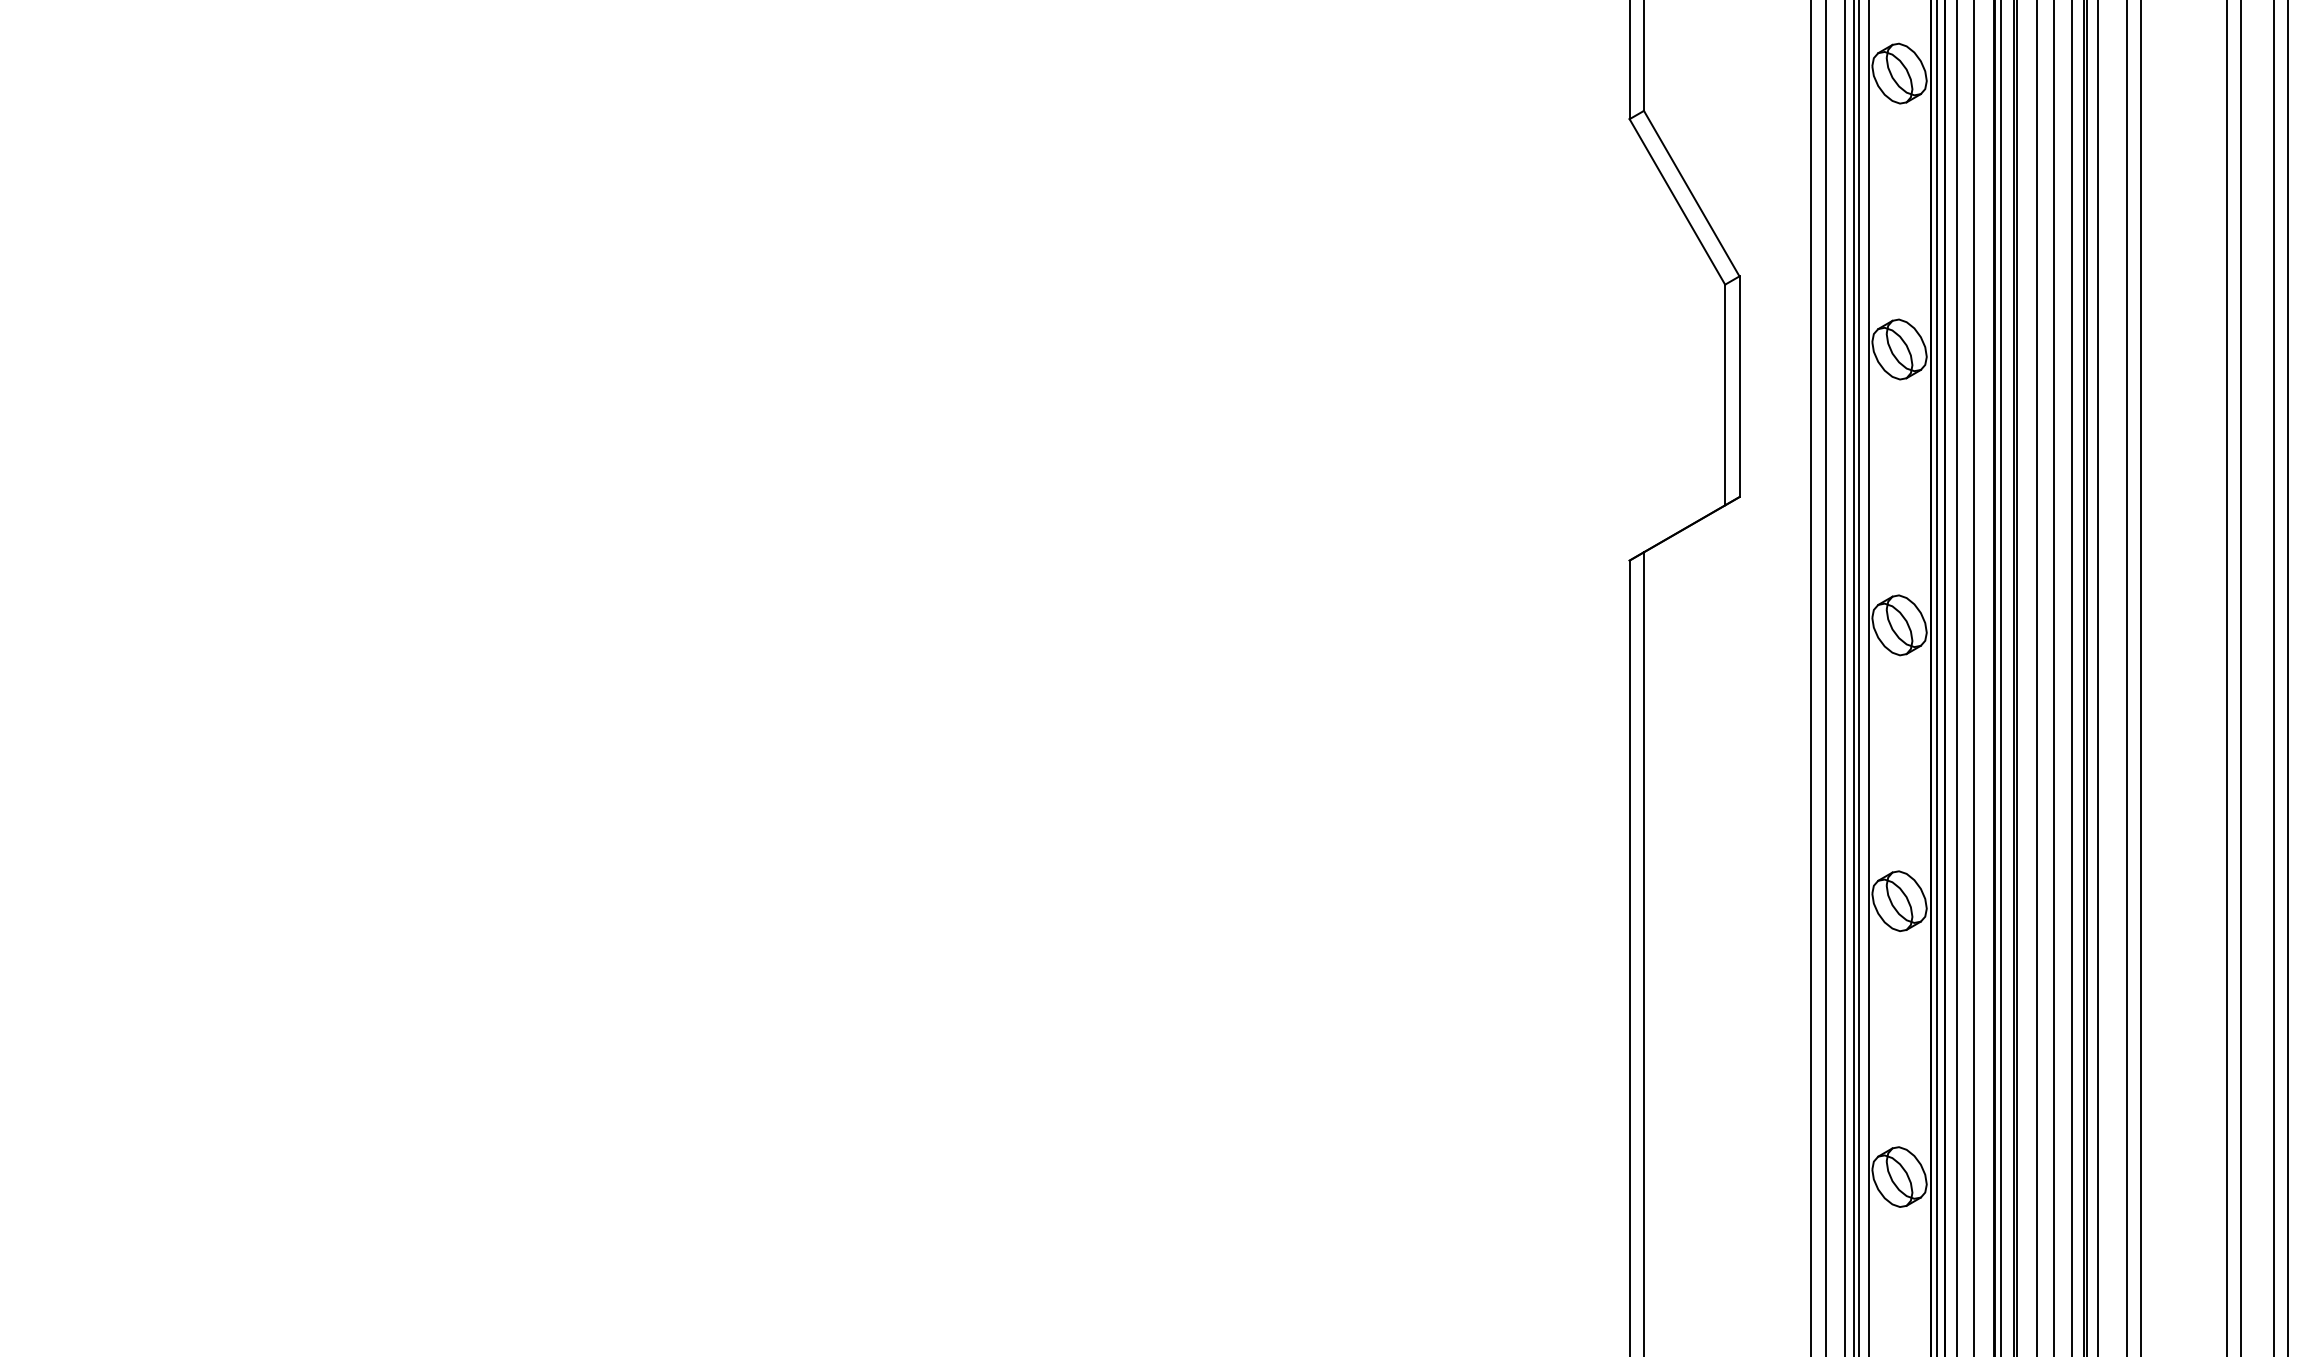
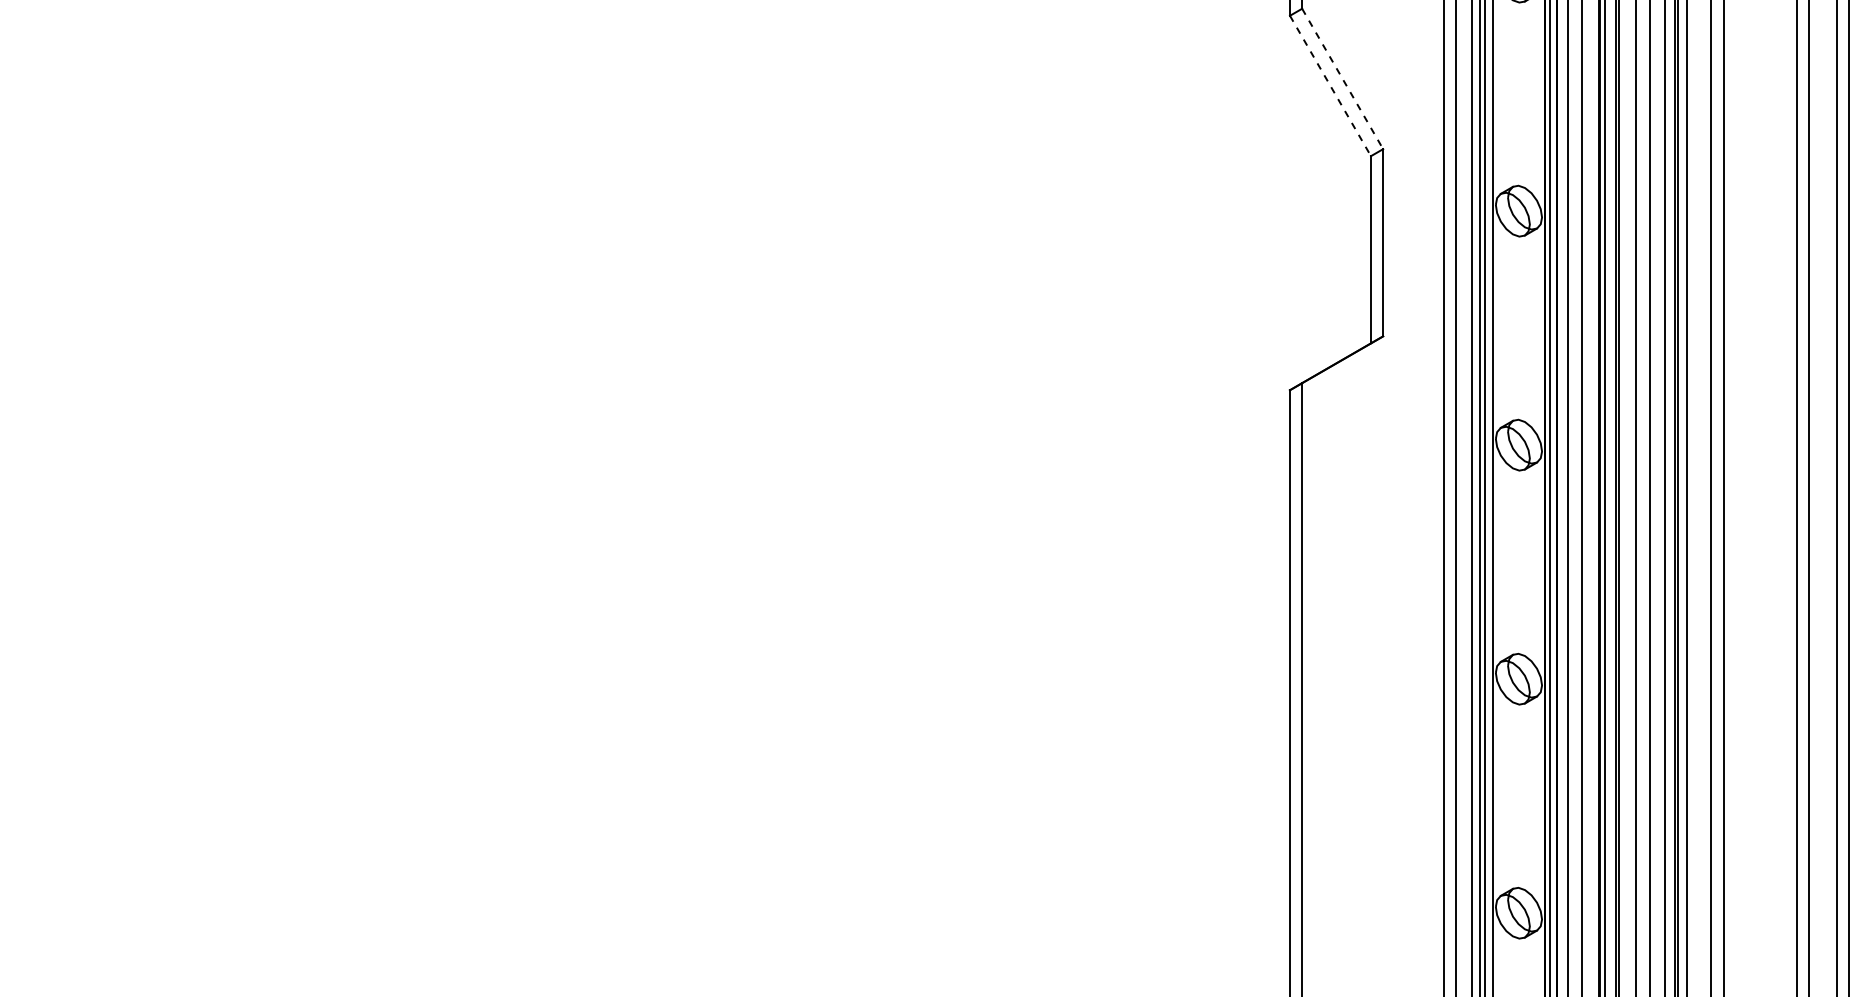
line: (1691, 193) -> (1342, 78), solid -> dashed
line: (1677, 201) -> (1330, 85), solid -> dashed

